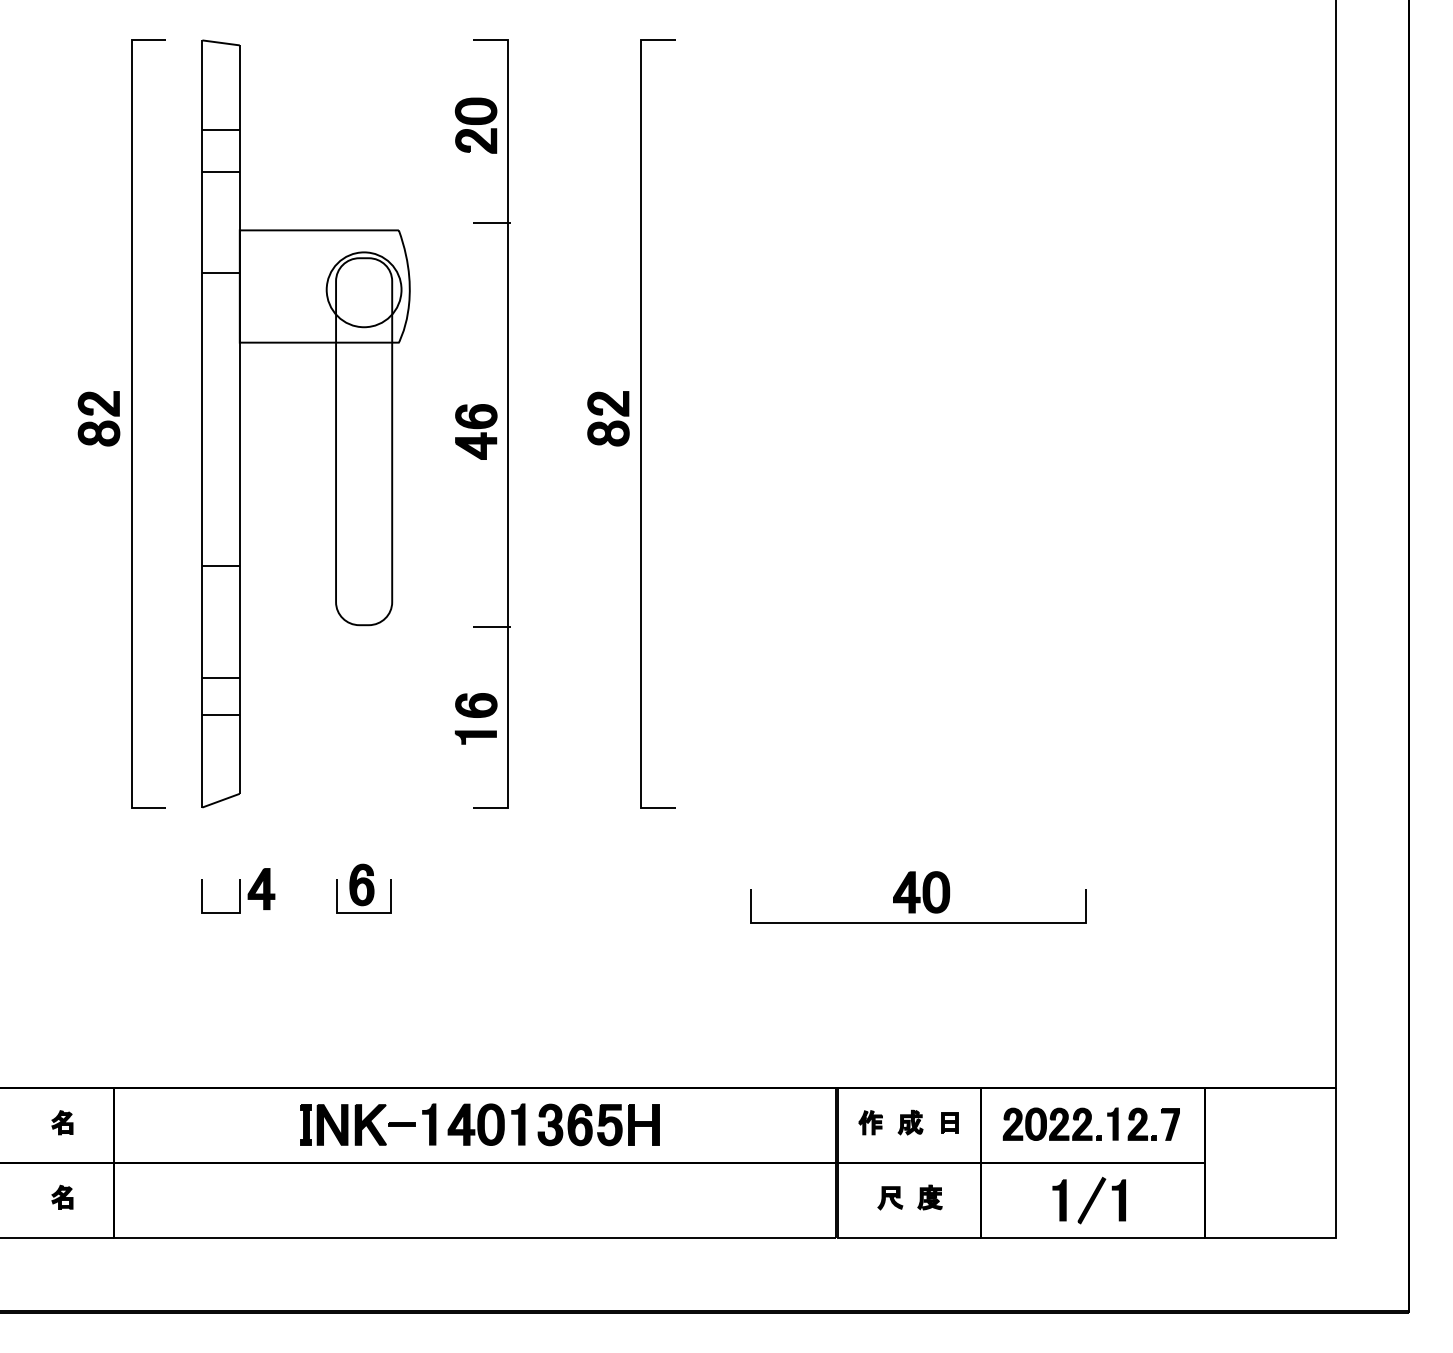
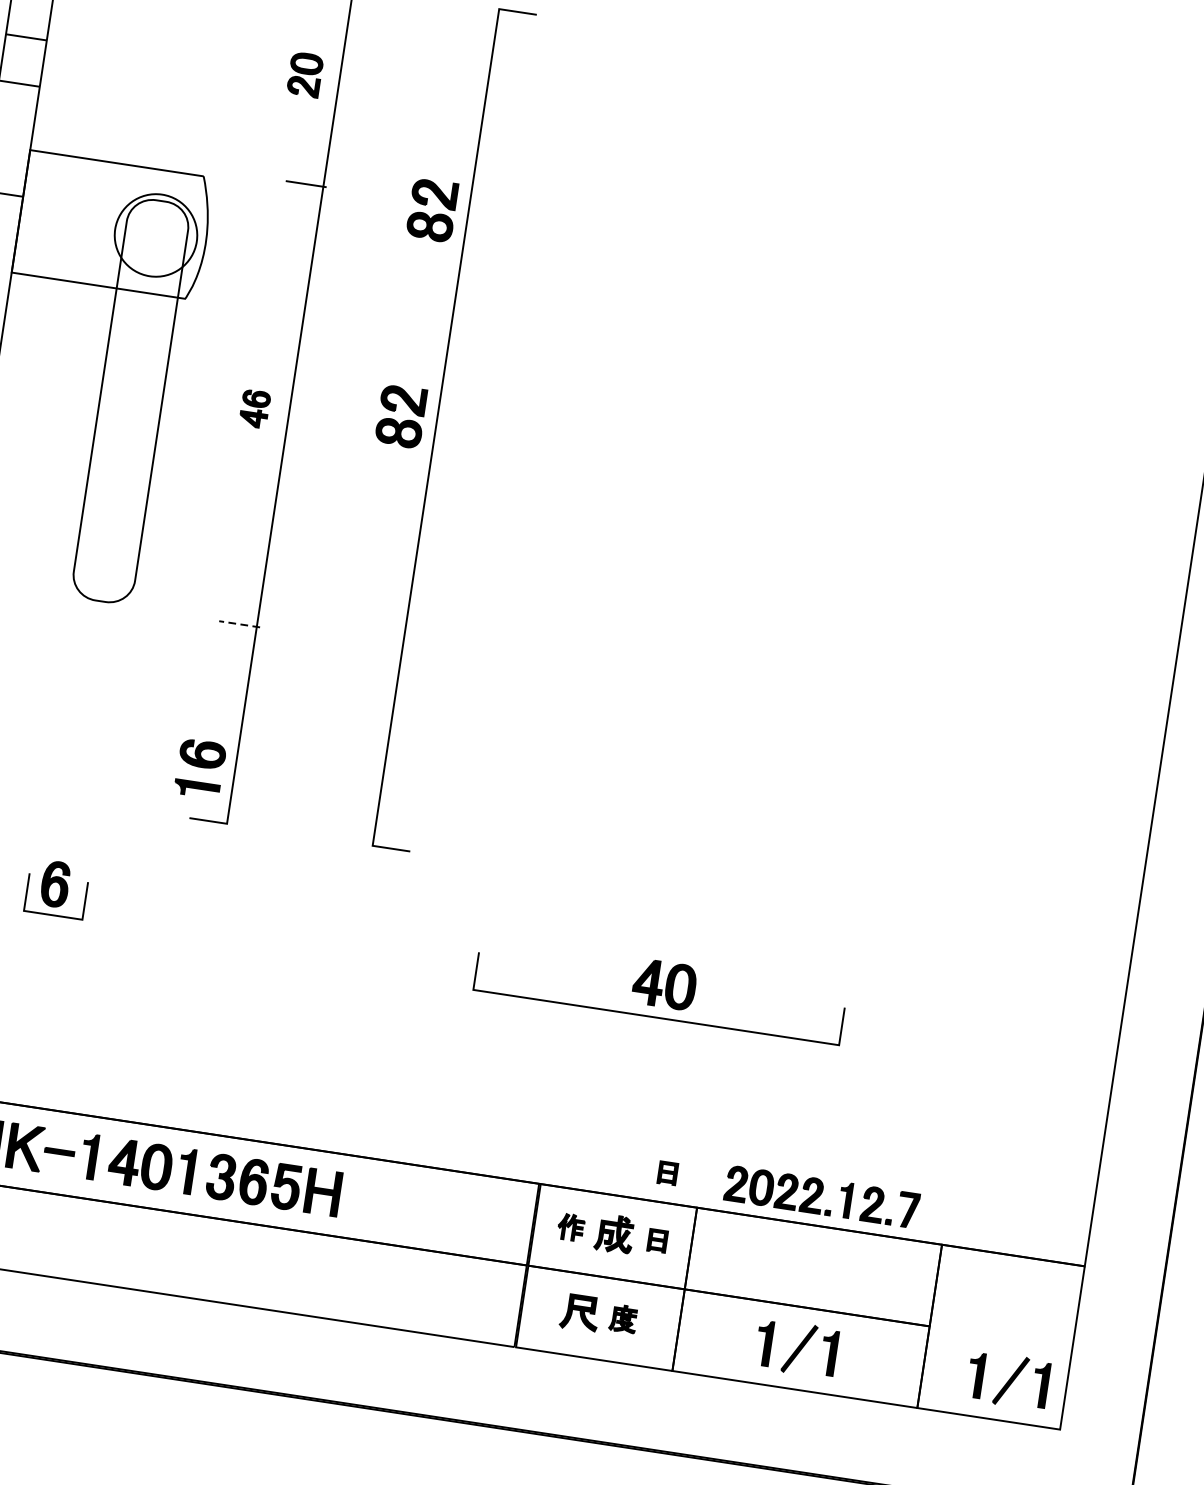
part: (475, 125) -> (304, 74), size x0.7
part: (608, 229) -> (432, 209), added
part: (476, 431) -> (255, 408), size x0.6
line: (491, 627) -> (239, 624), solid -> dashed
part: (475, 718) -> (199, 768), moved
part: (949, 1060) -> (667, 1172), added
part: (910, 1122) -> (614, 1233), size x1.4
part: (1090, 1123) -> (821, 1195), moved
part: (890, 1198) -> (580, 1313), size x1.4
part: (1282, 1200) -> (1007, 1380), added

